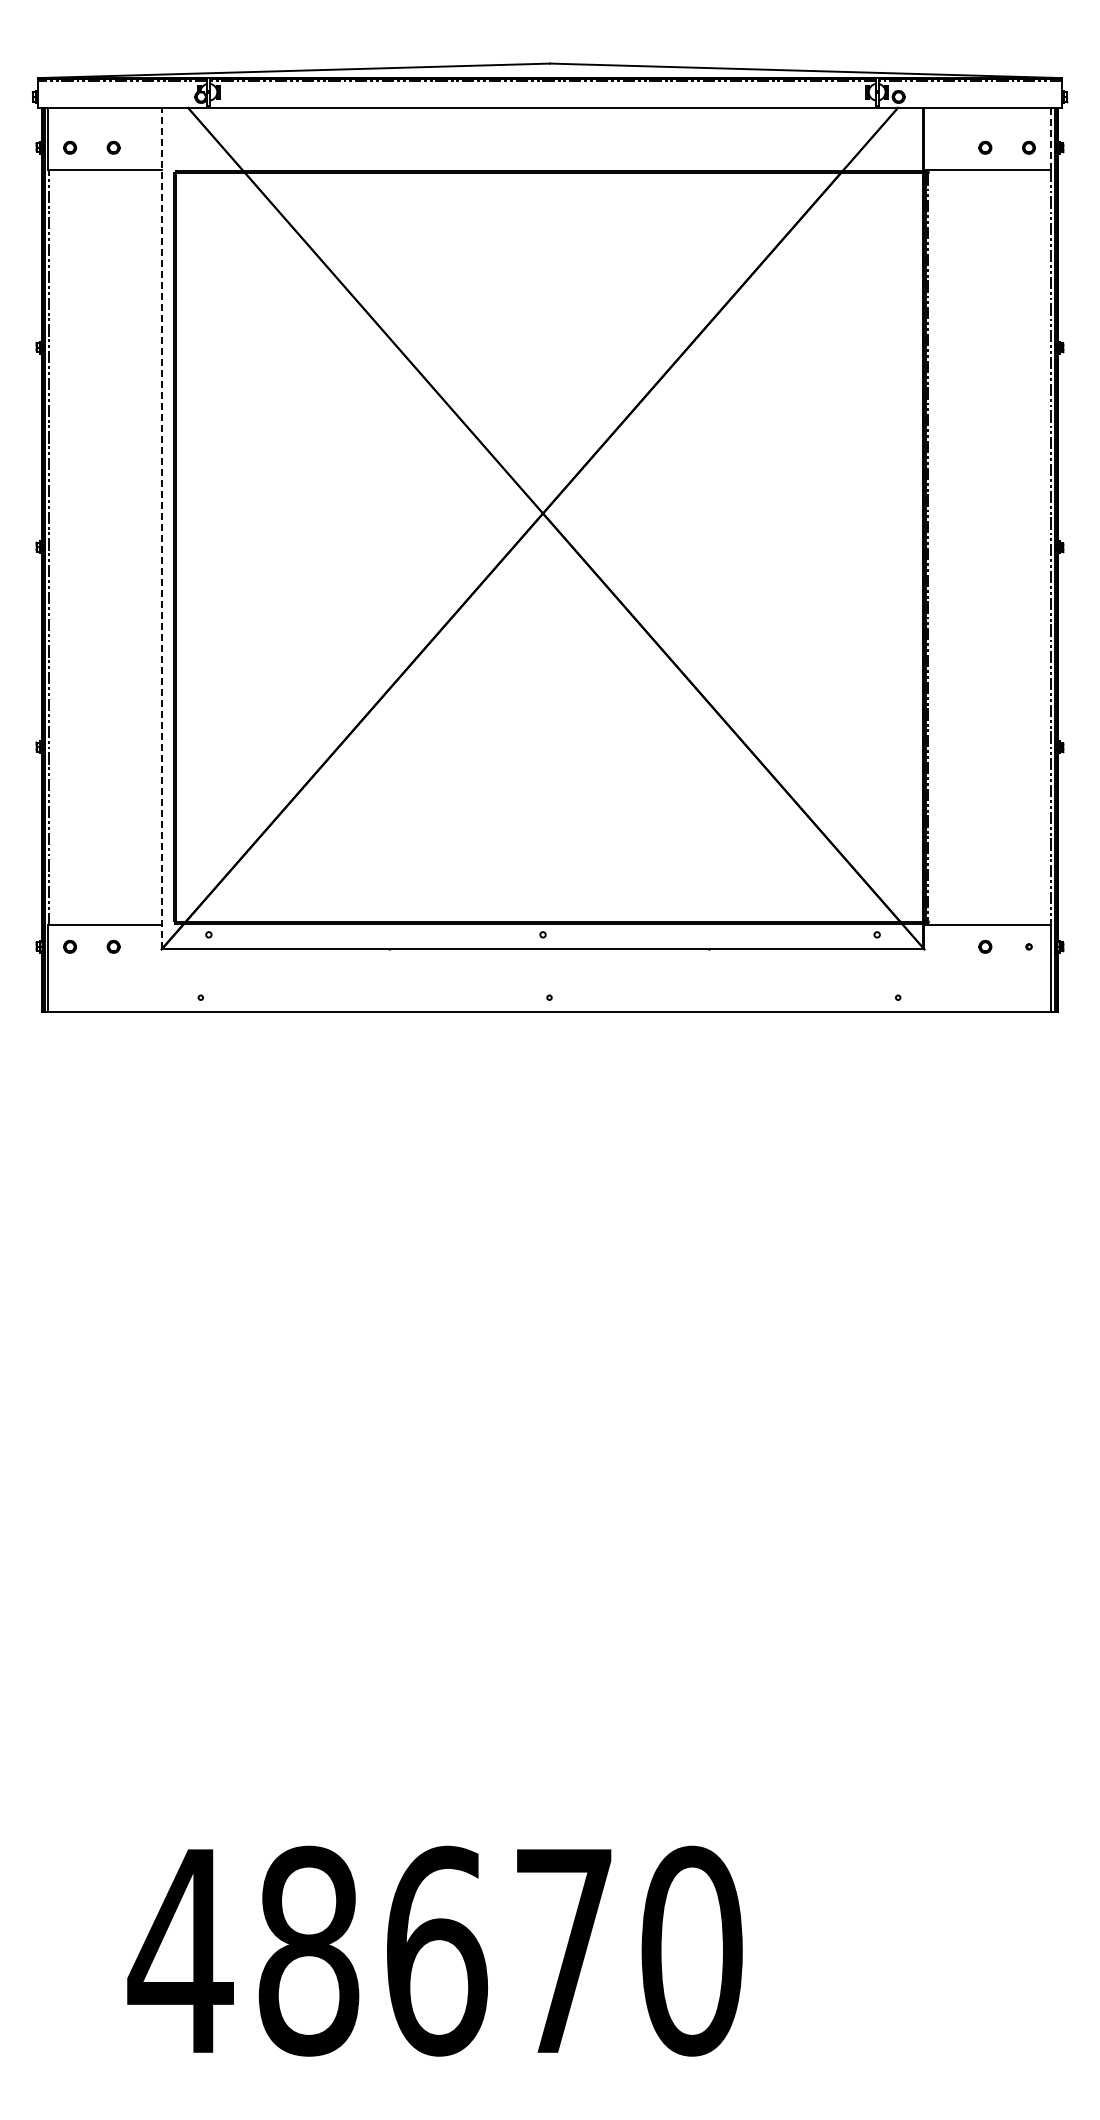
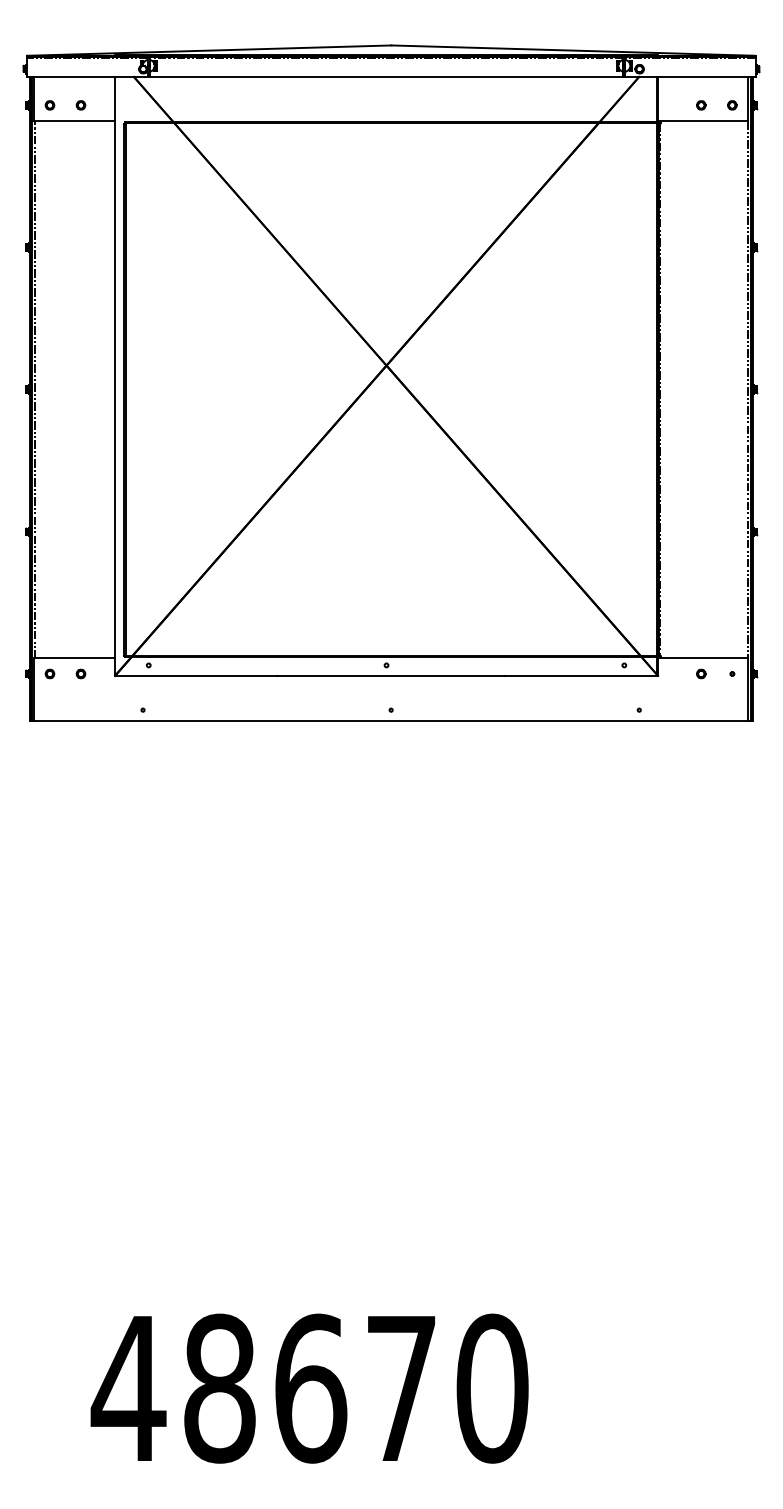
line: (1050, 138) -> (747, 98), dashed -> solid
line: (161, 528) -> (115, 376), dashed -> solid

